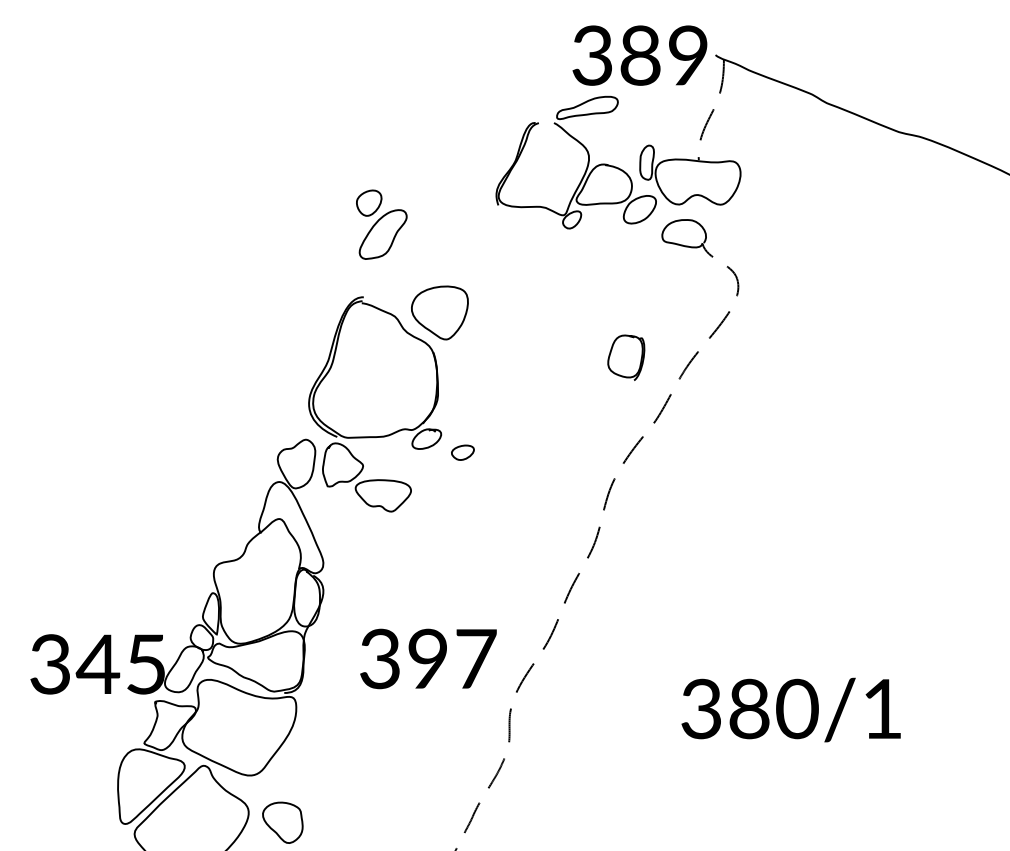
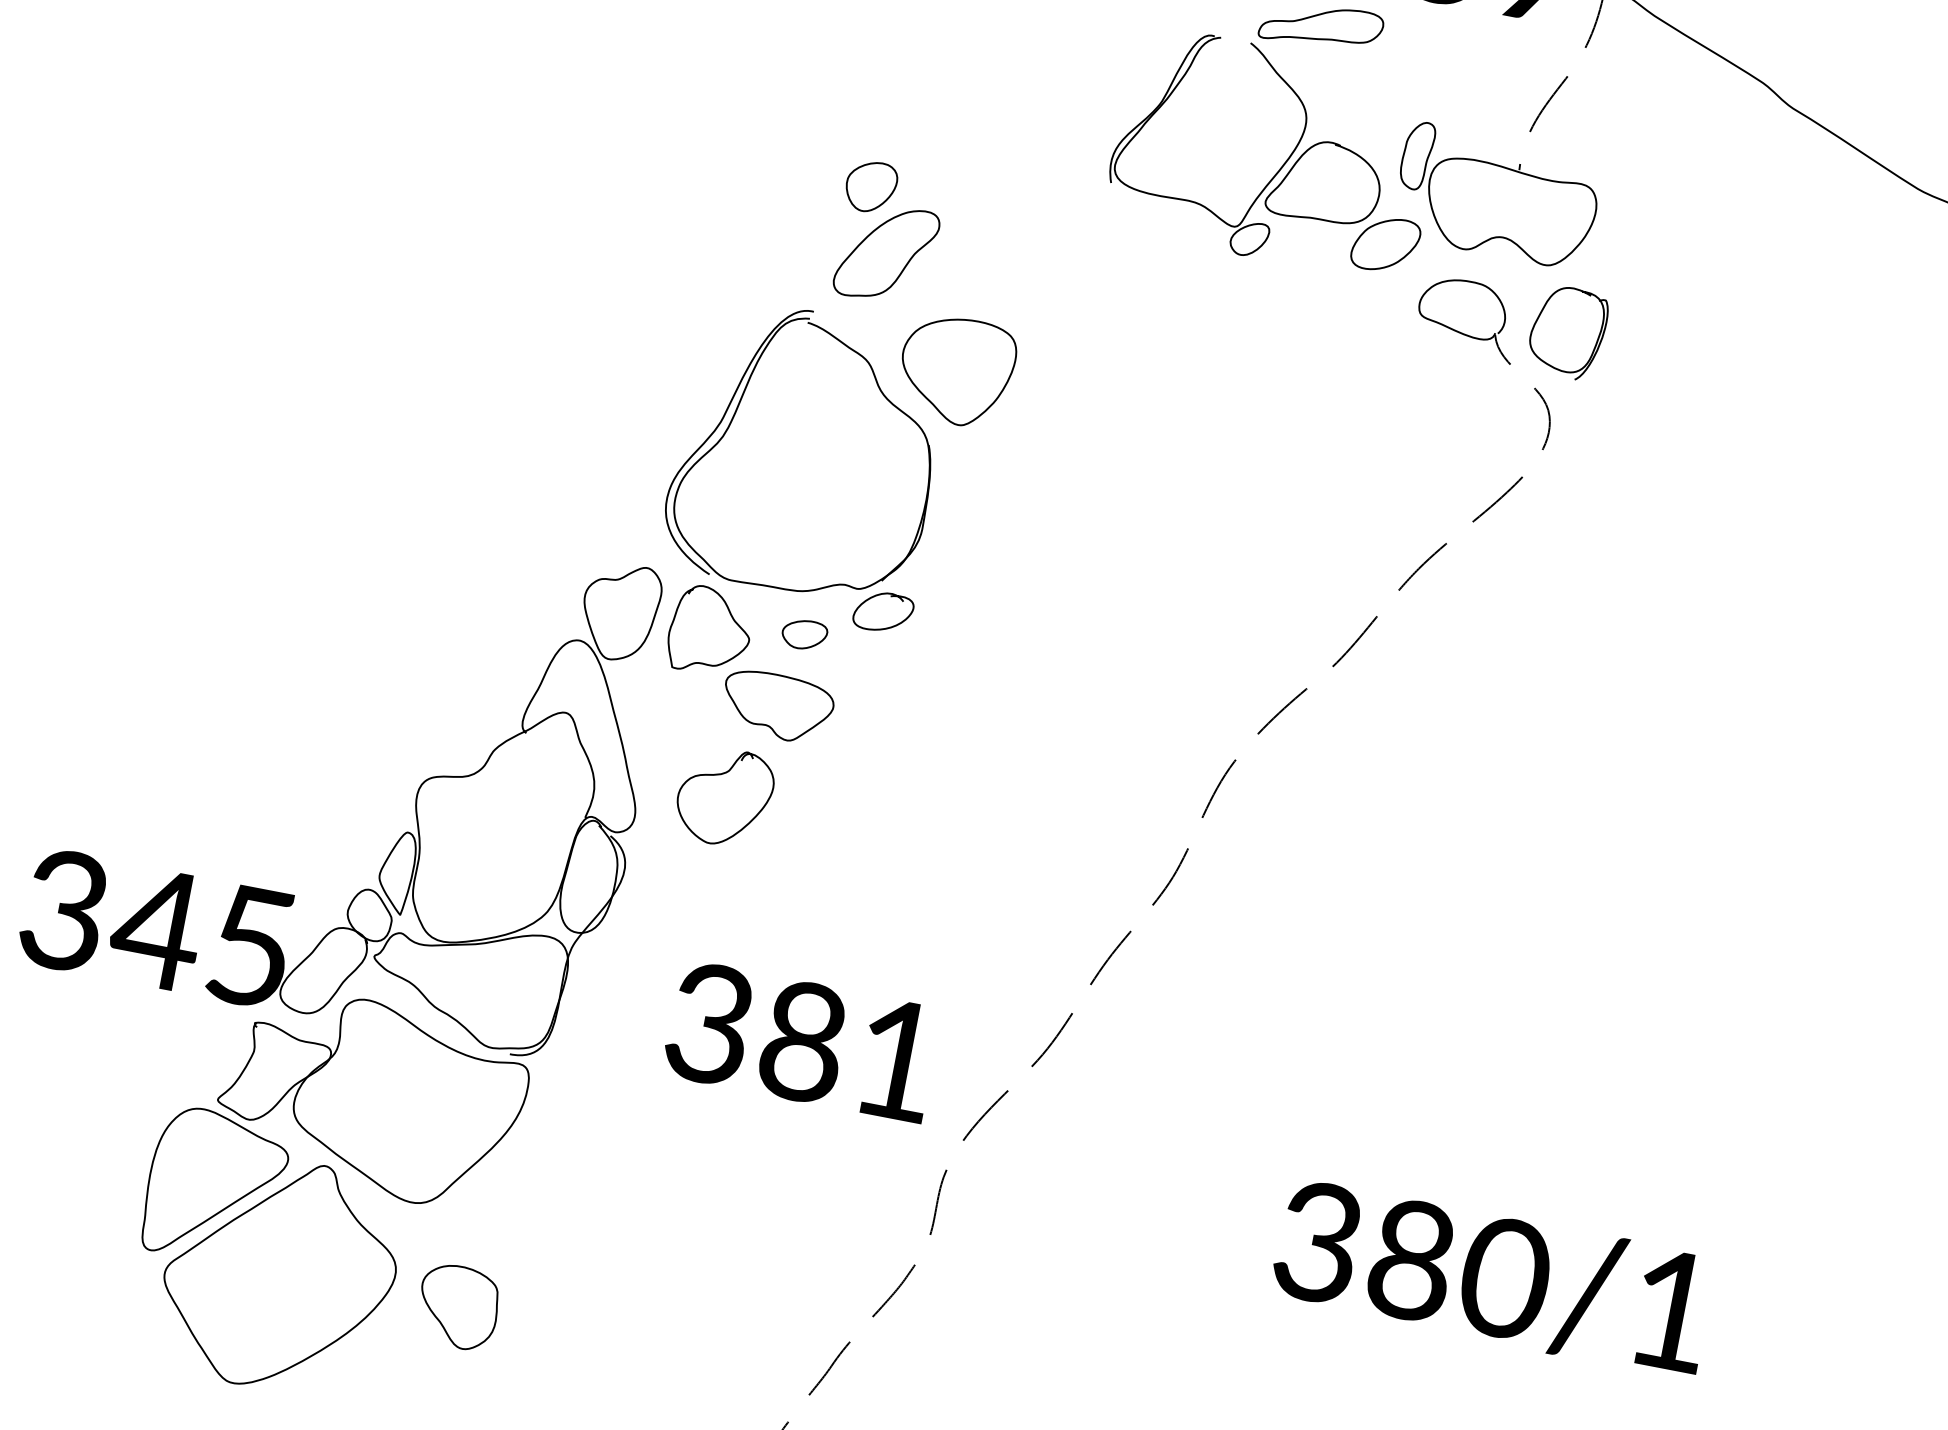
part: (381, 224) -> (887, 233), moved
part: (626, 357) -> (1568, 331), moved
part: (462, 452) -> (803, 634), moved
curve: (362, 535) -> (721, 776), added
text: (452, 659) -> (850, 1052), 397 -> 381

